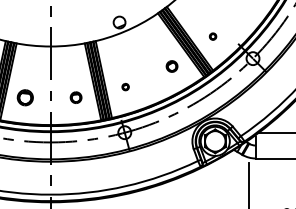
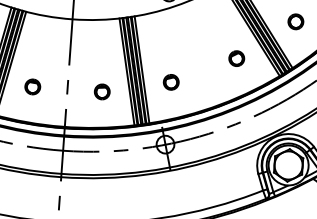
part: (212, 36) -> (295, 21), size x1.67
part: (125, 86) -> (171, 81), size x1.67
part: (25, 97) -> (32, 86), size x0.71

